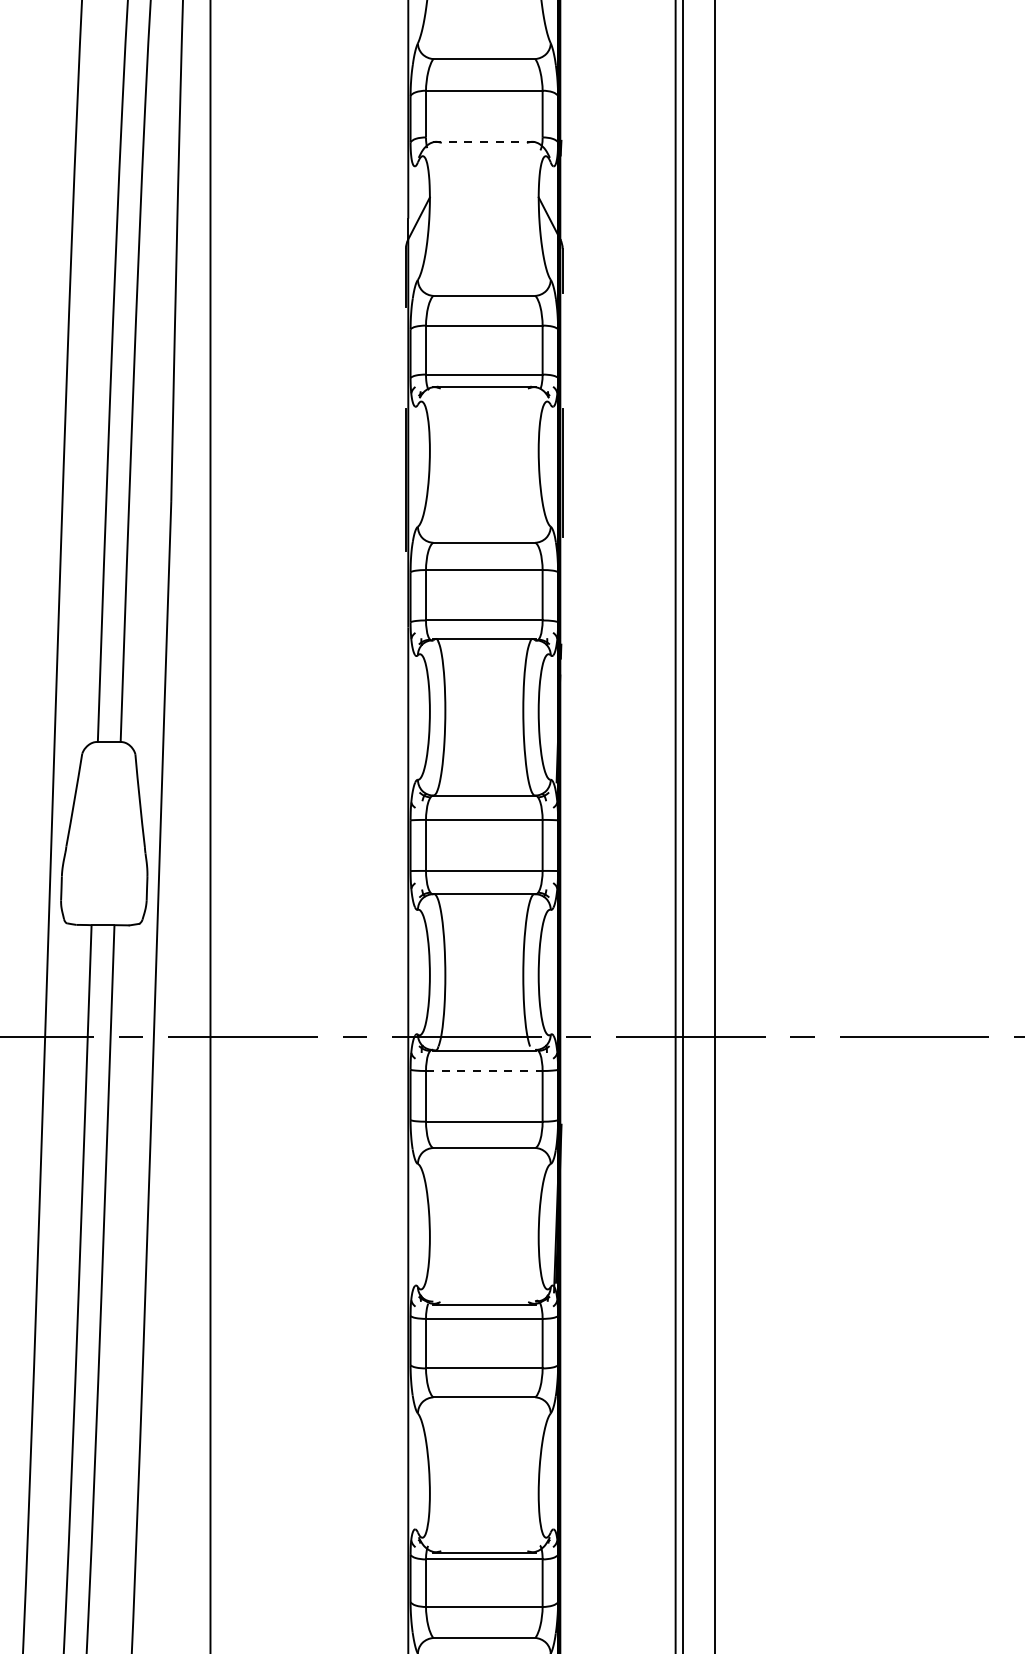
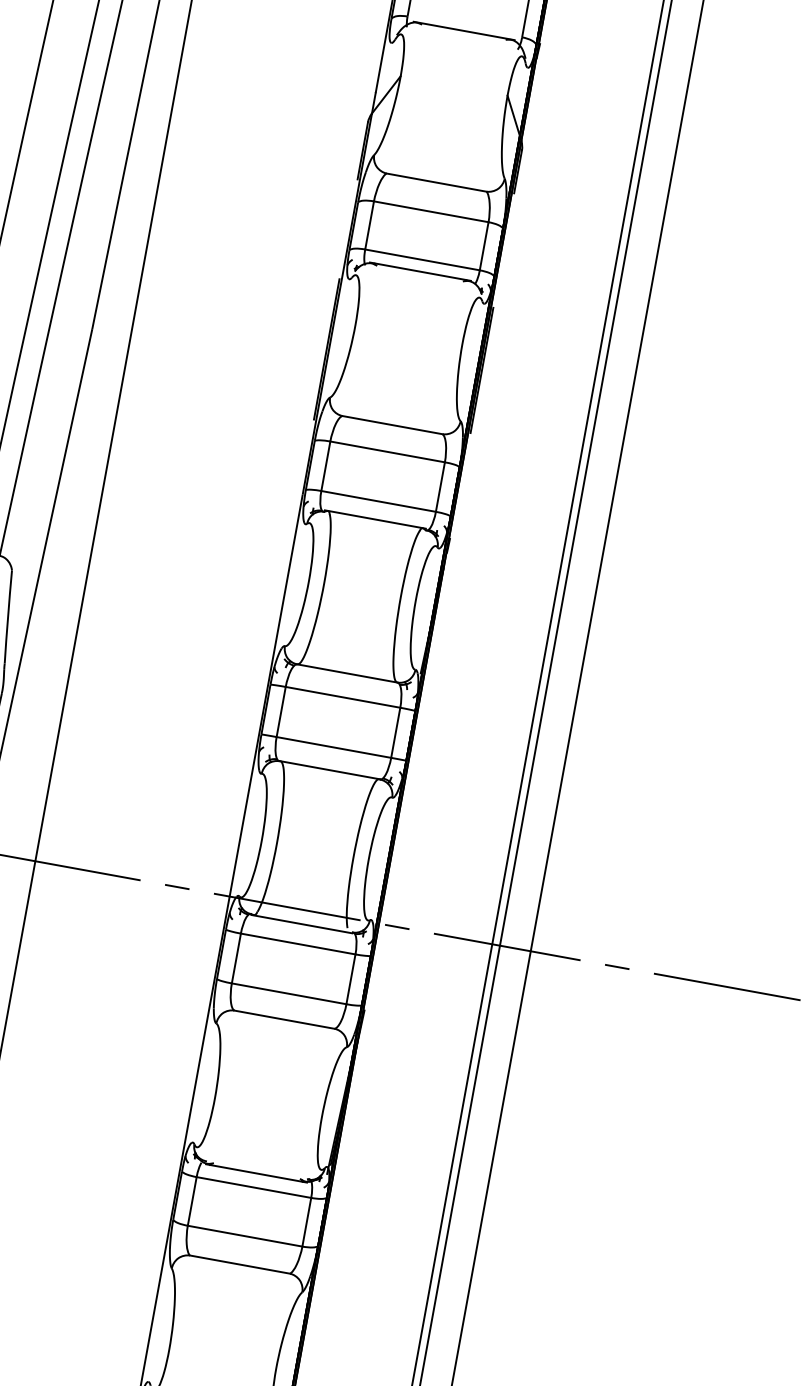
line: (484, 141) -> (464, 30), dashed -> solid
line: (484, 1071) -> (298, 944), dashed -> solid

